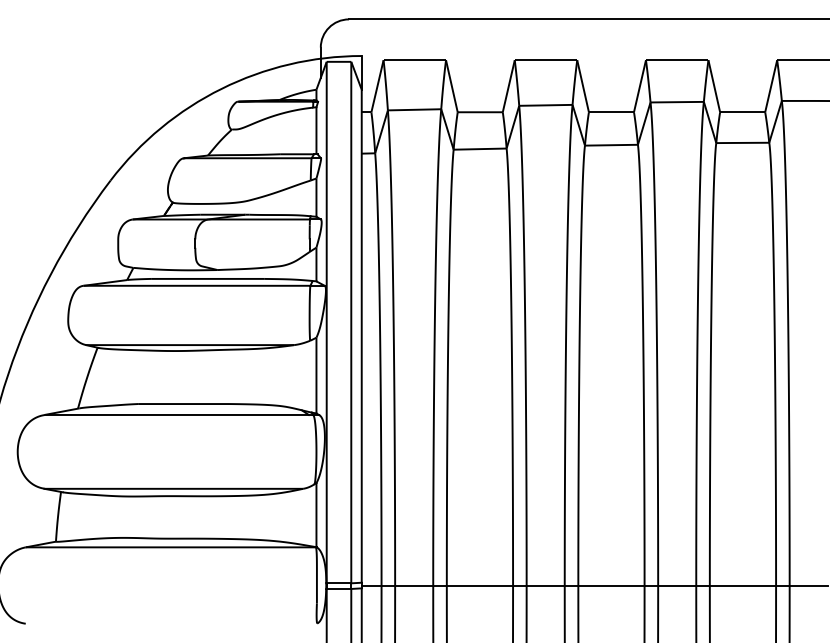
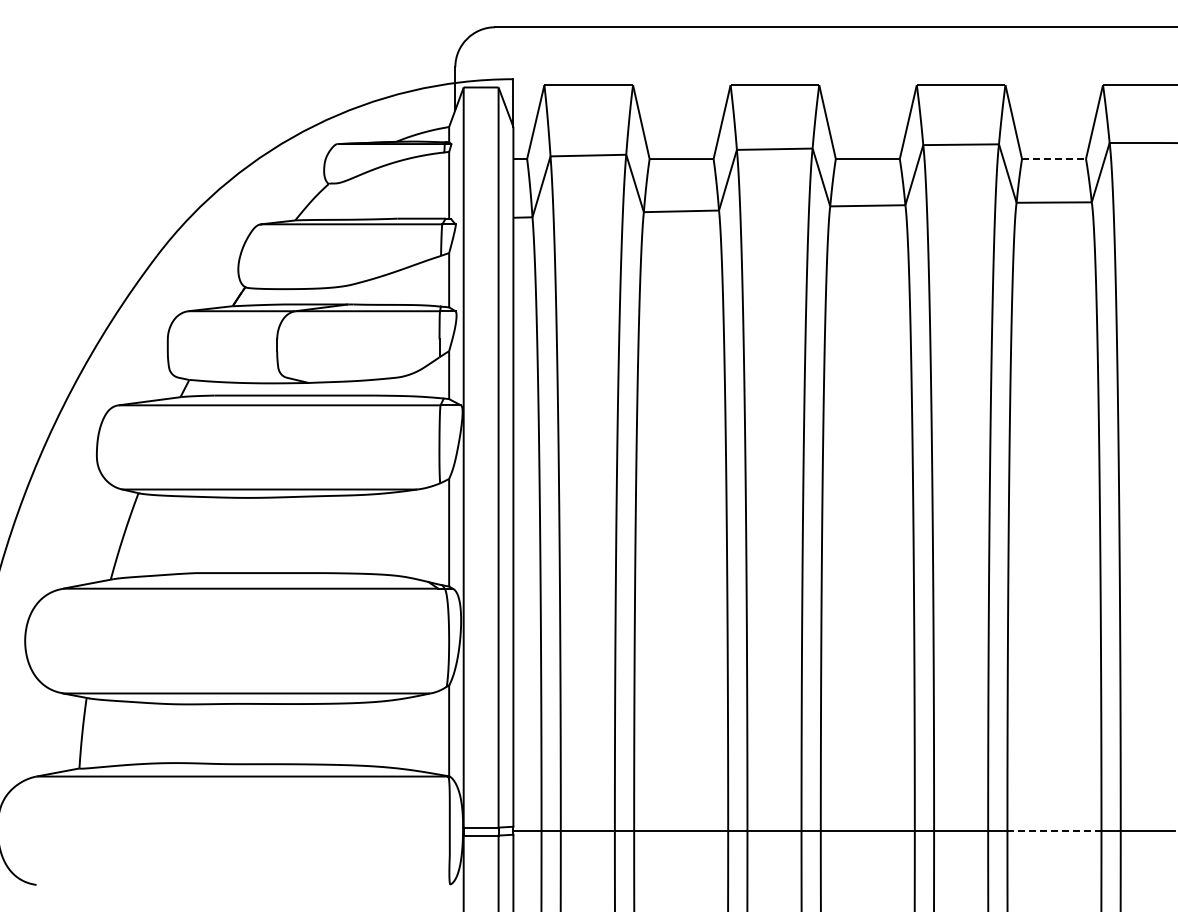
line: (742, 112) -> (1054, 159), solid -> dashed
line: (742, 585) -> (1054, 830), solid -> dashed

